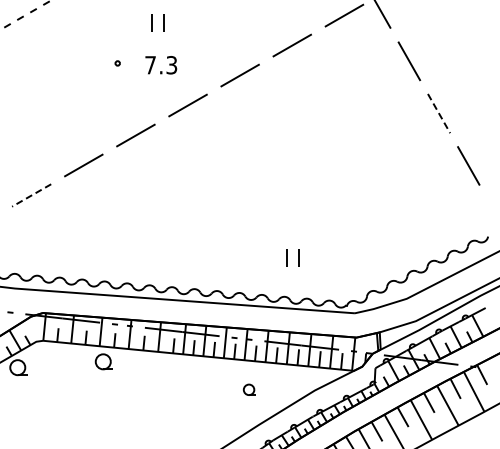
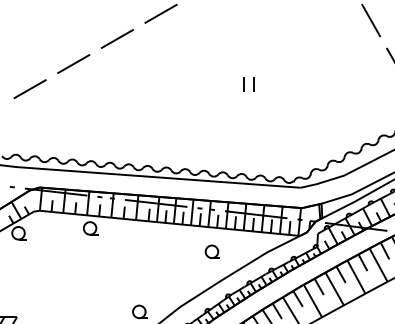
line: (439, 113) -> (371, 20), dashed -> solid
line: (31, 195) -> (30, 89), dashed -> solid
part: (292, 257) -> (248, 83), moved
part: (249, 389) -> (212, 251), size x1.43

